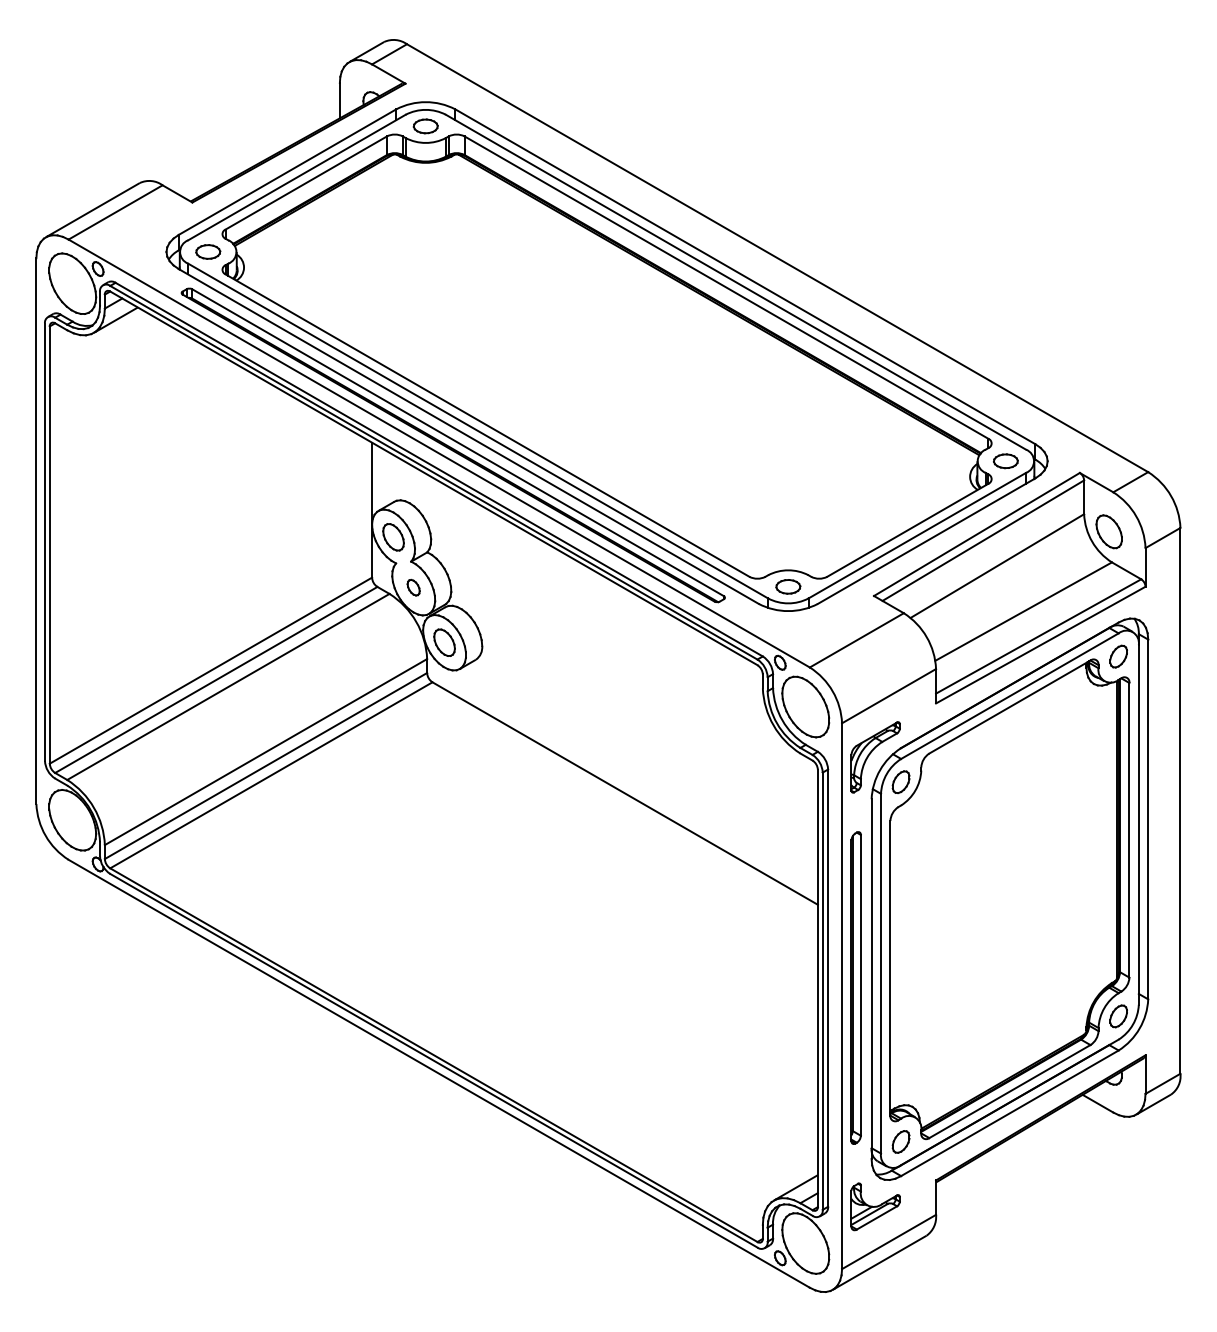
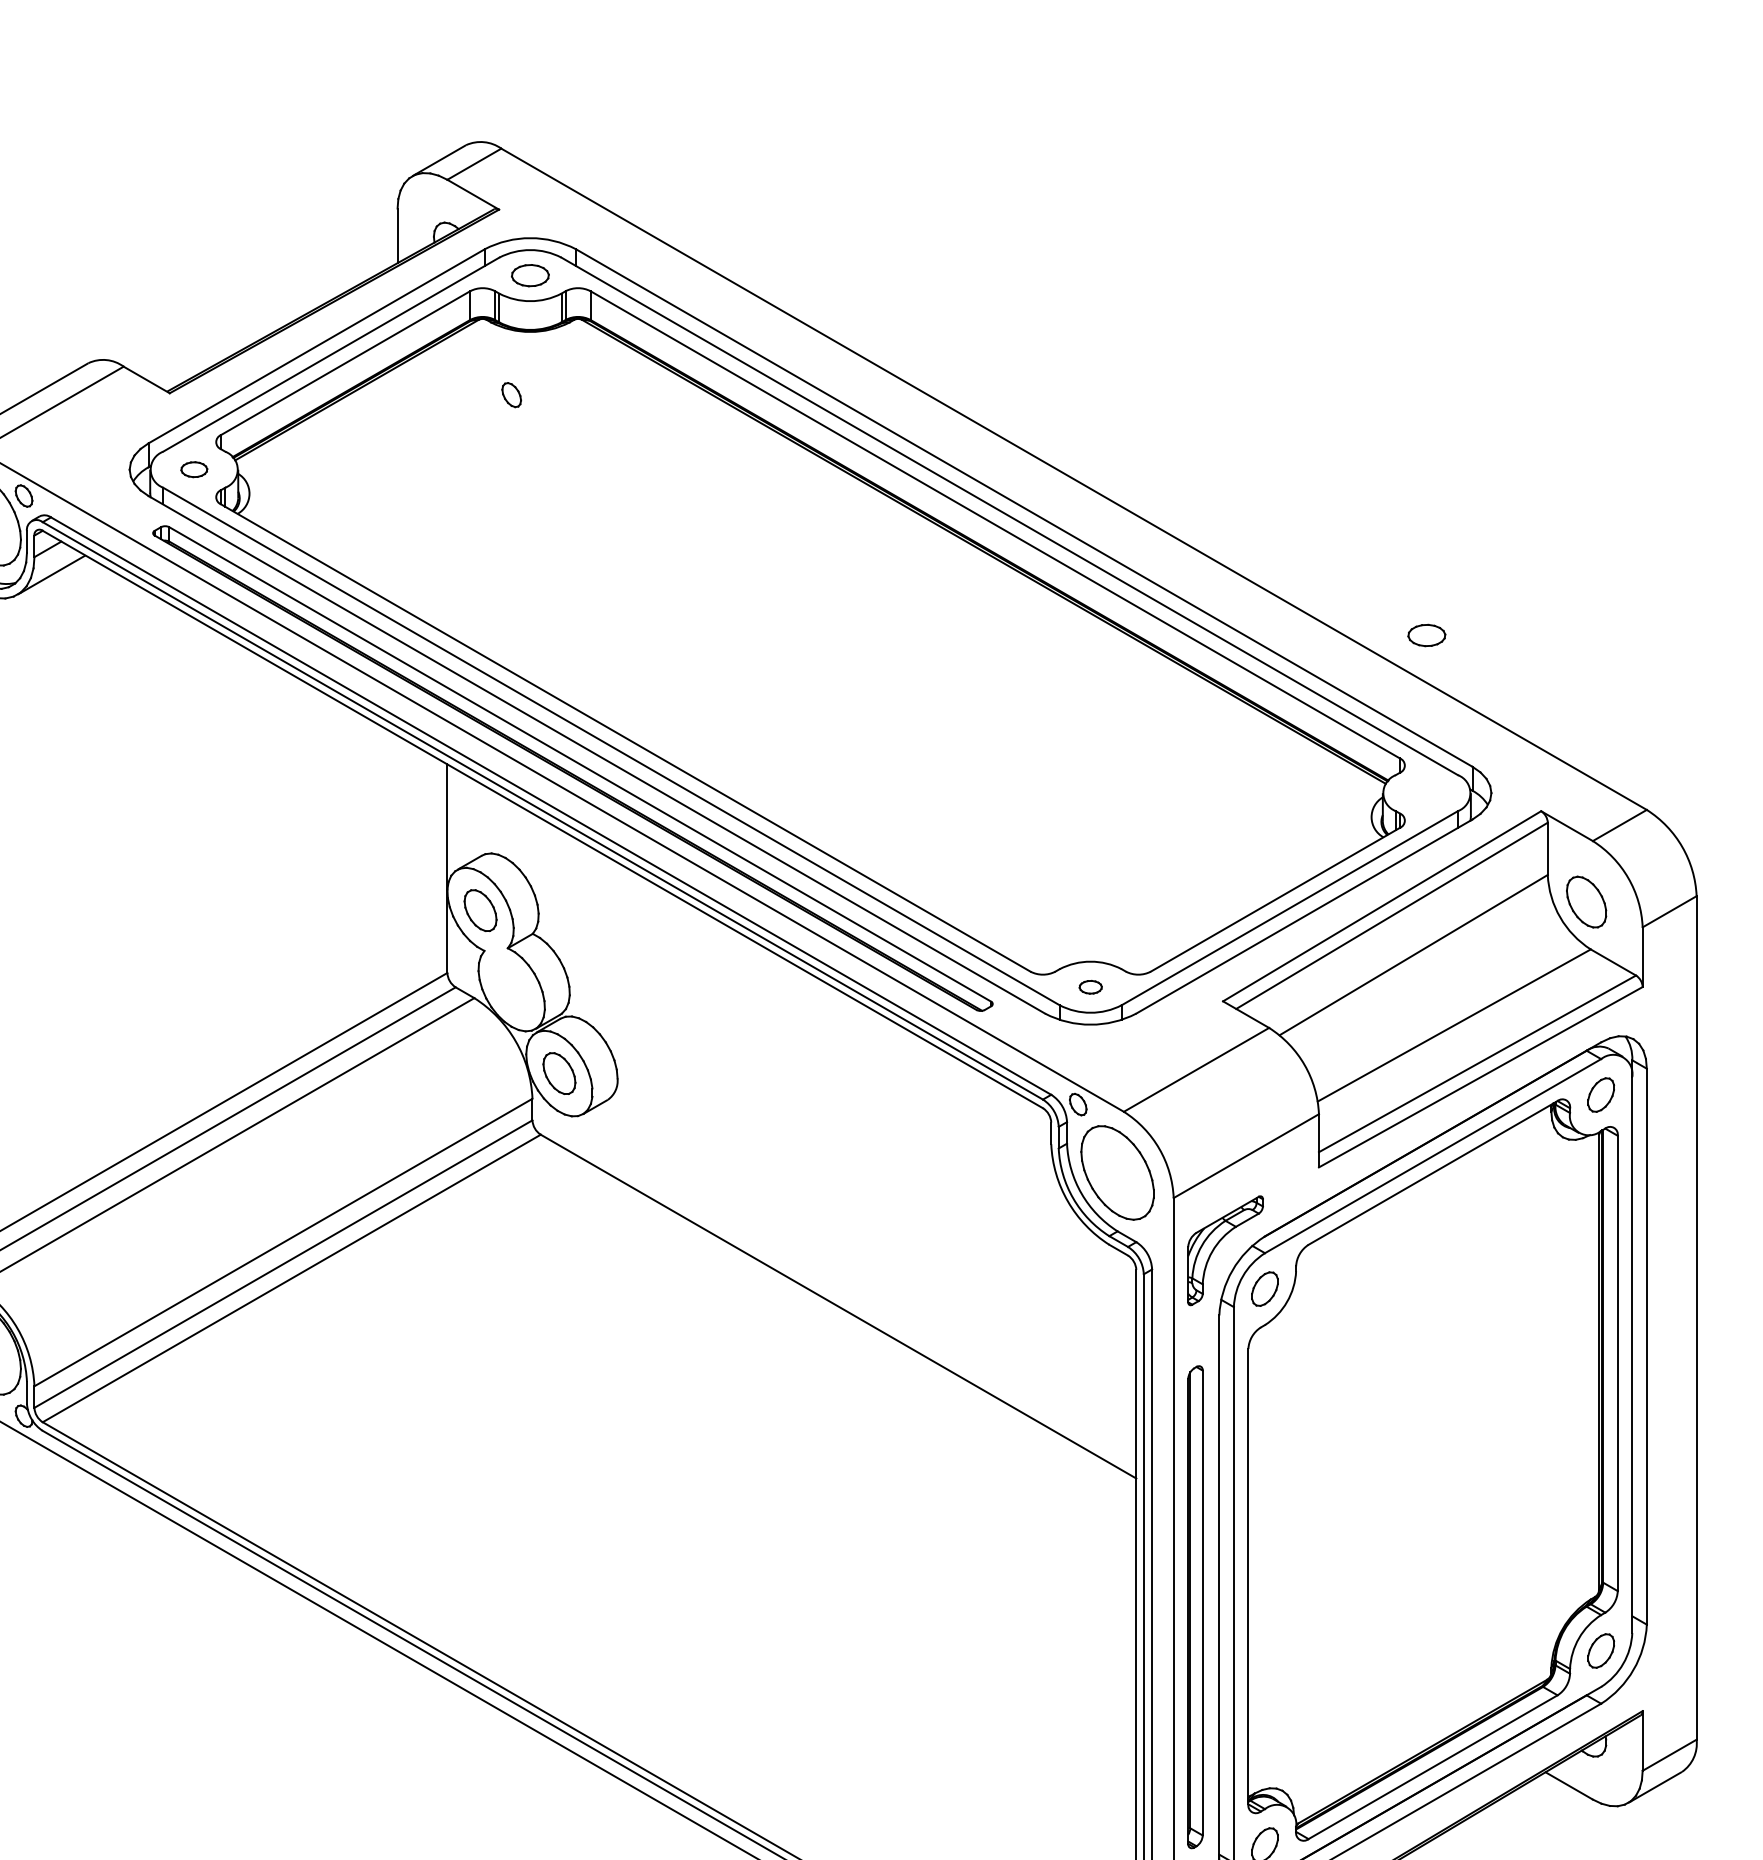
part: (208, 251) -> (194, 468), size x0.7
part: (1005, 461) -> (1426, 635), moved
part: (788, 586) -> (1090, 986), size x0.6
part: (413, 587) -> (511, 394), moved

